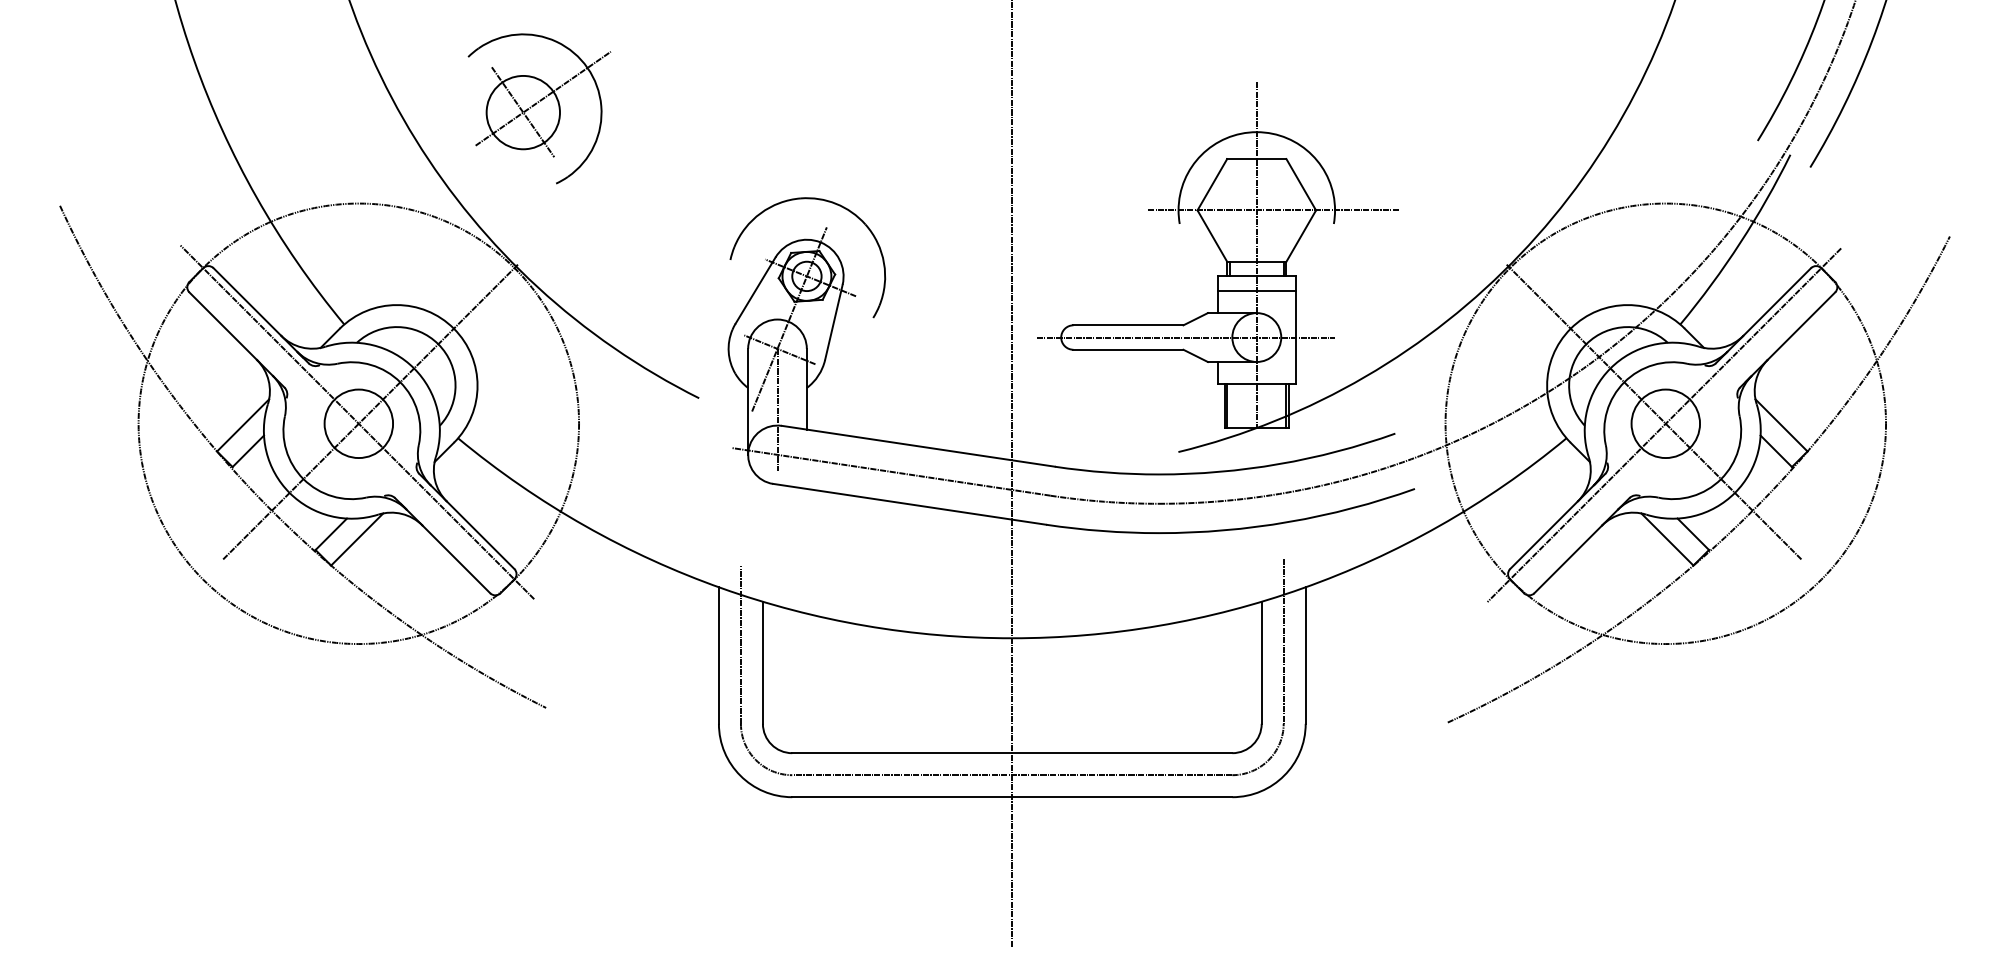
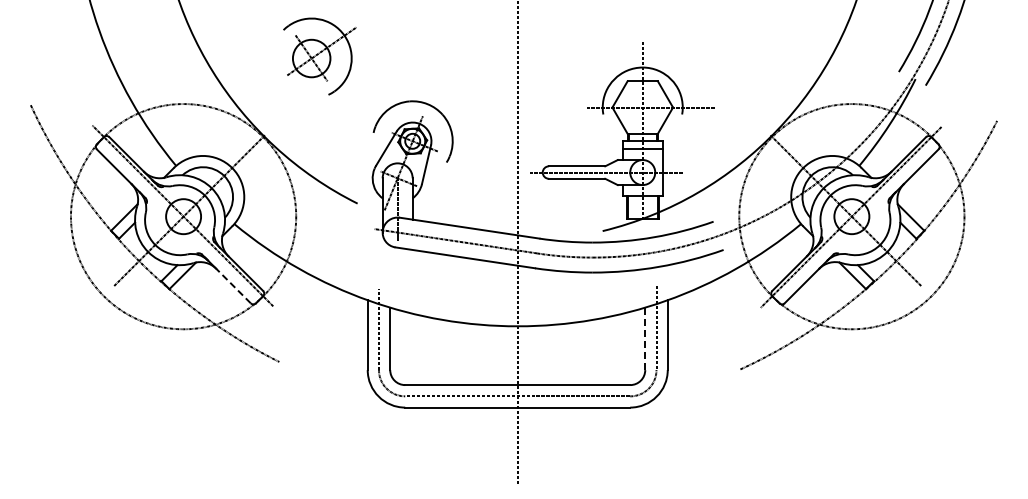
part: (538, 108) -> (319, 56), moved
line: (456, 558) -> (233, 285), solid -> dashed
line: (1262, 662) -> (645, 338), solid -> dashed

